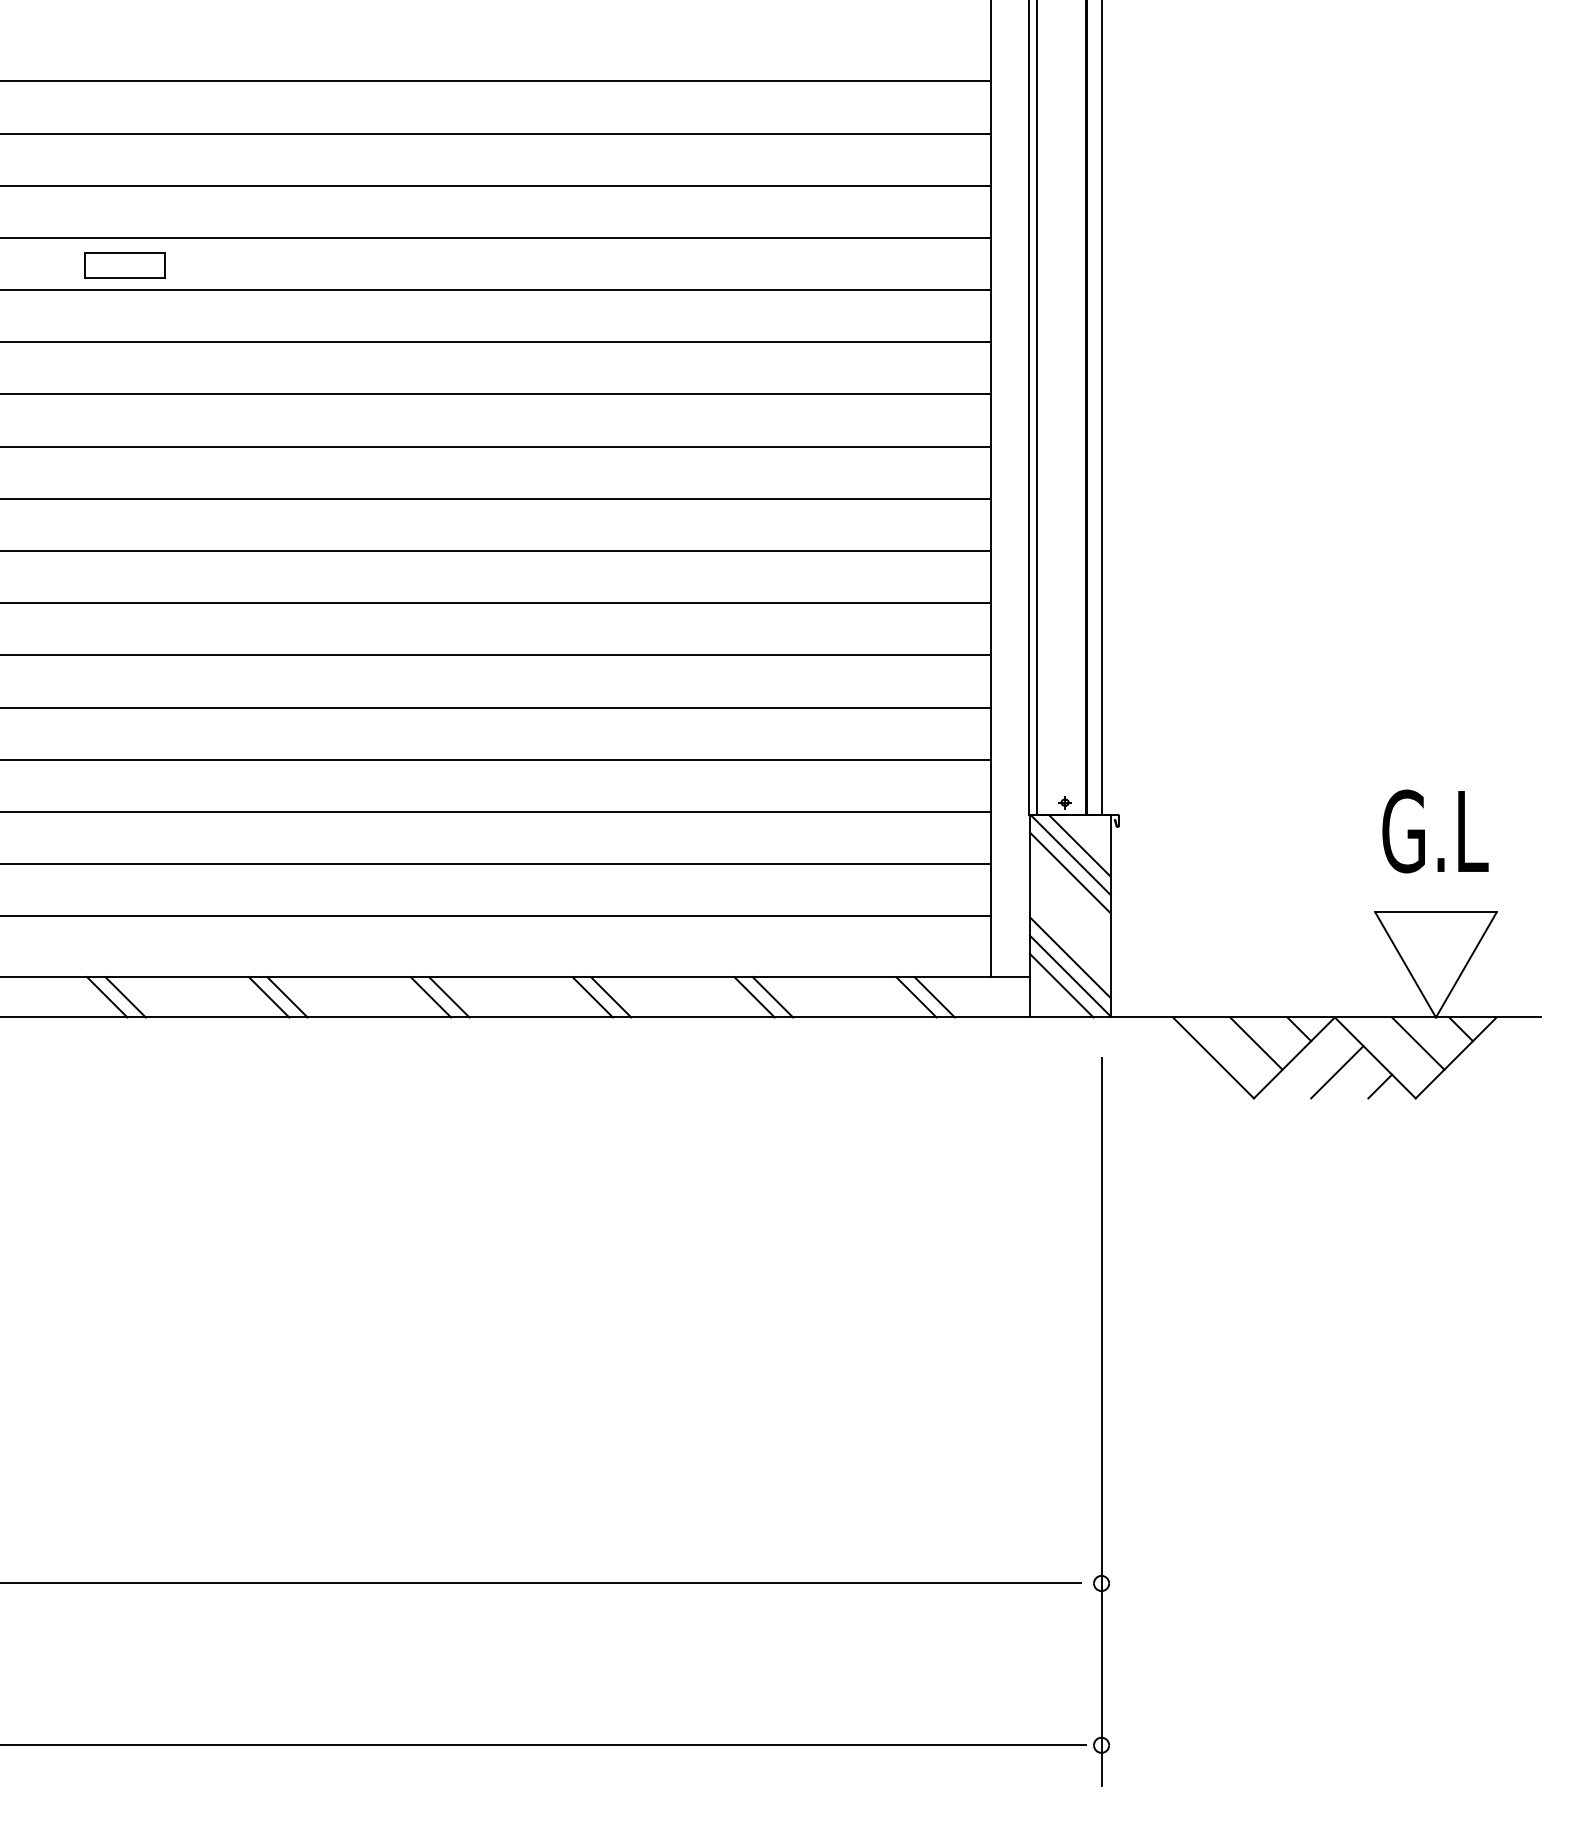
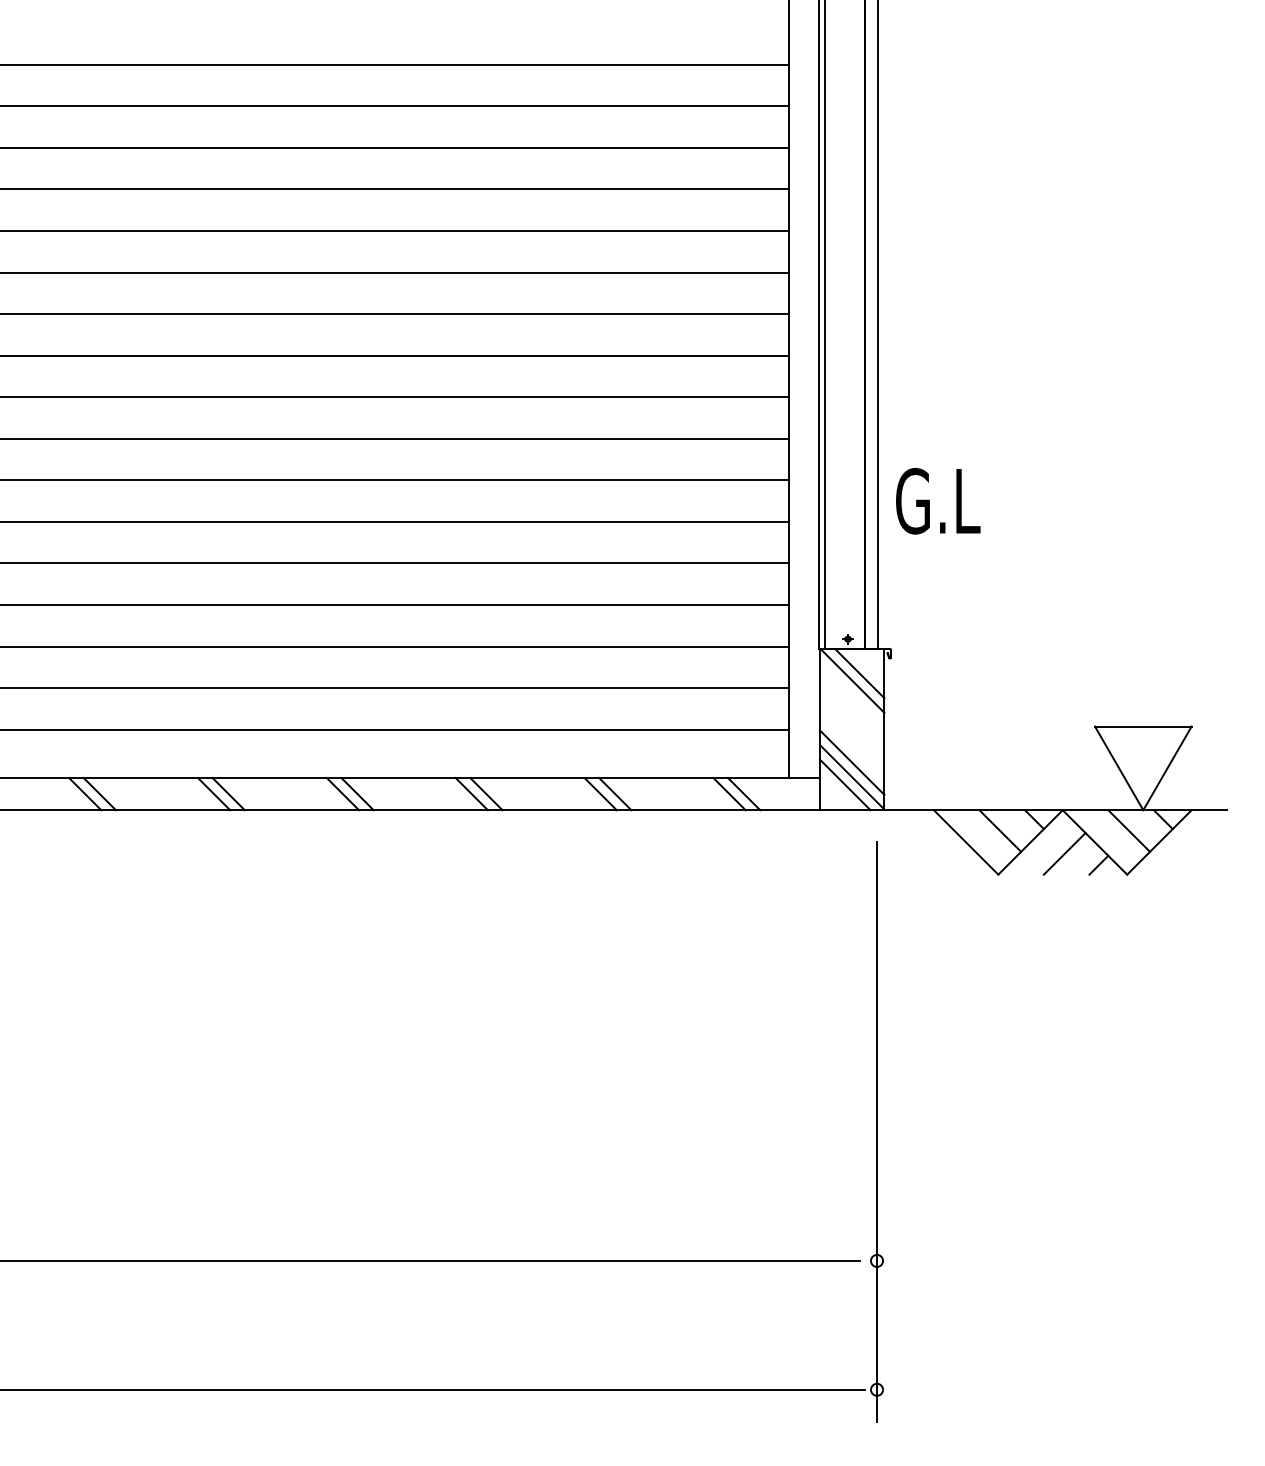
part: (124, 265) -> (98, 211), removed
text: (1435, 831) -> (938, 501), moved
line: (1069, 872) -> (851, 694), removed

